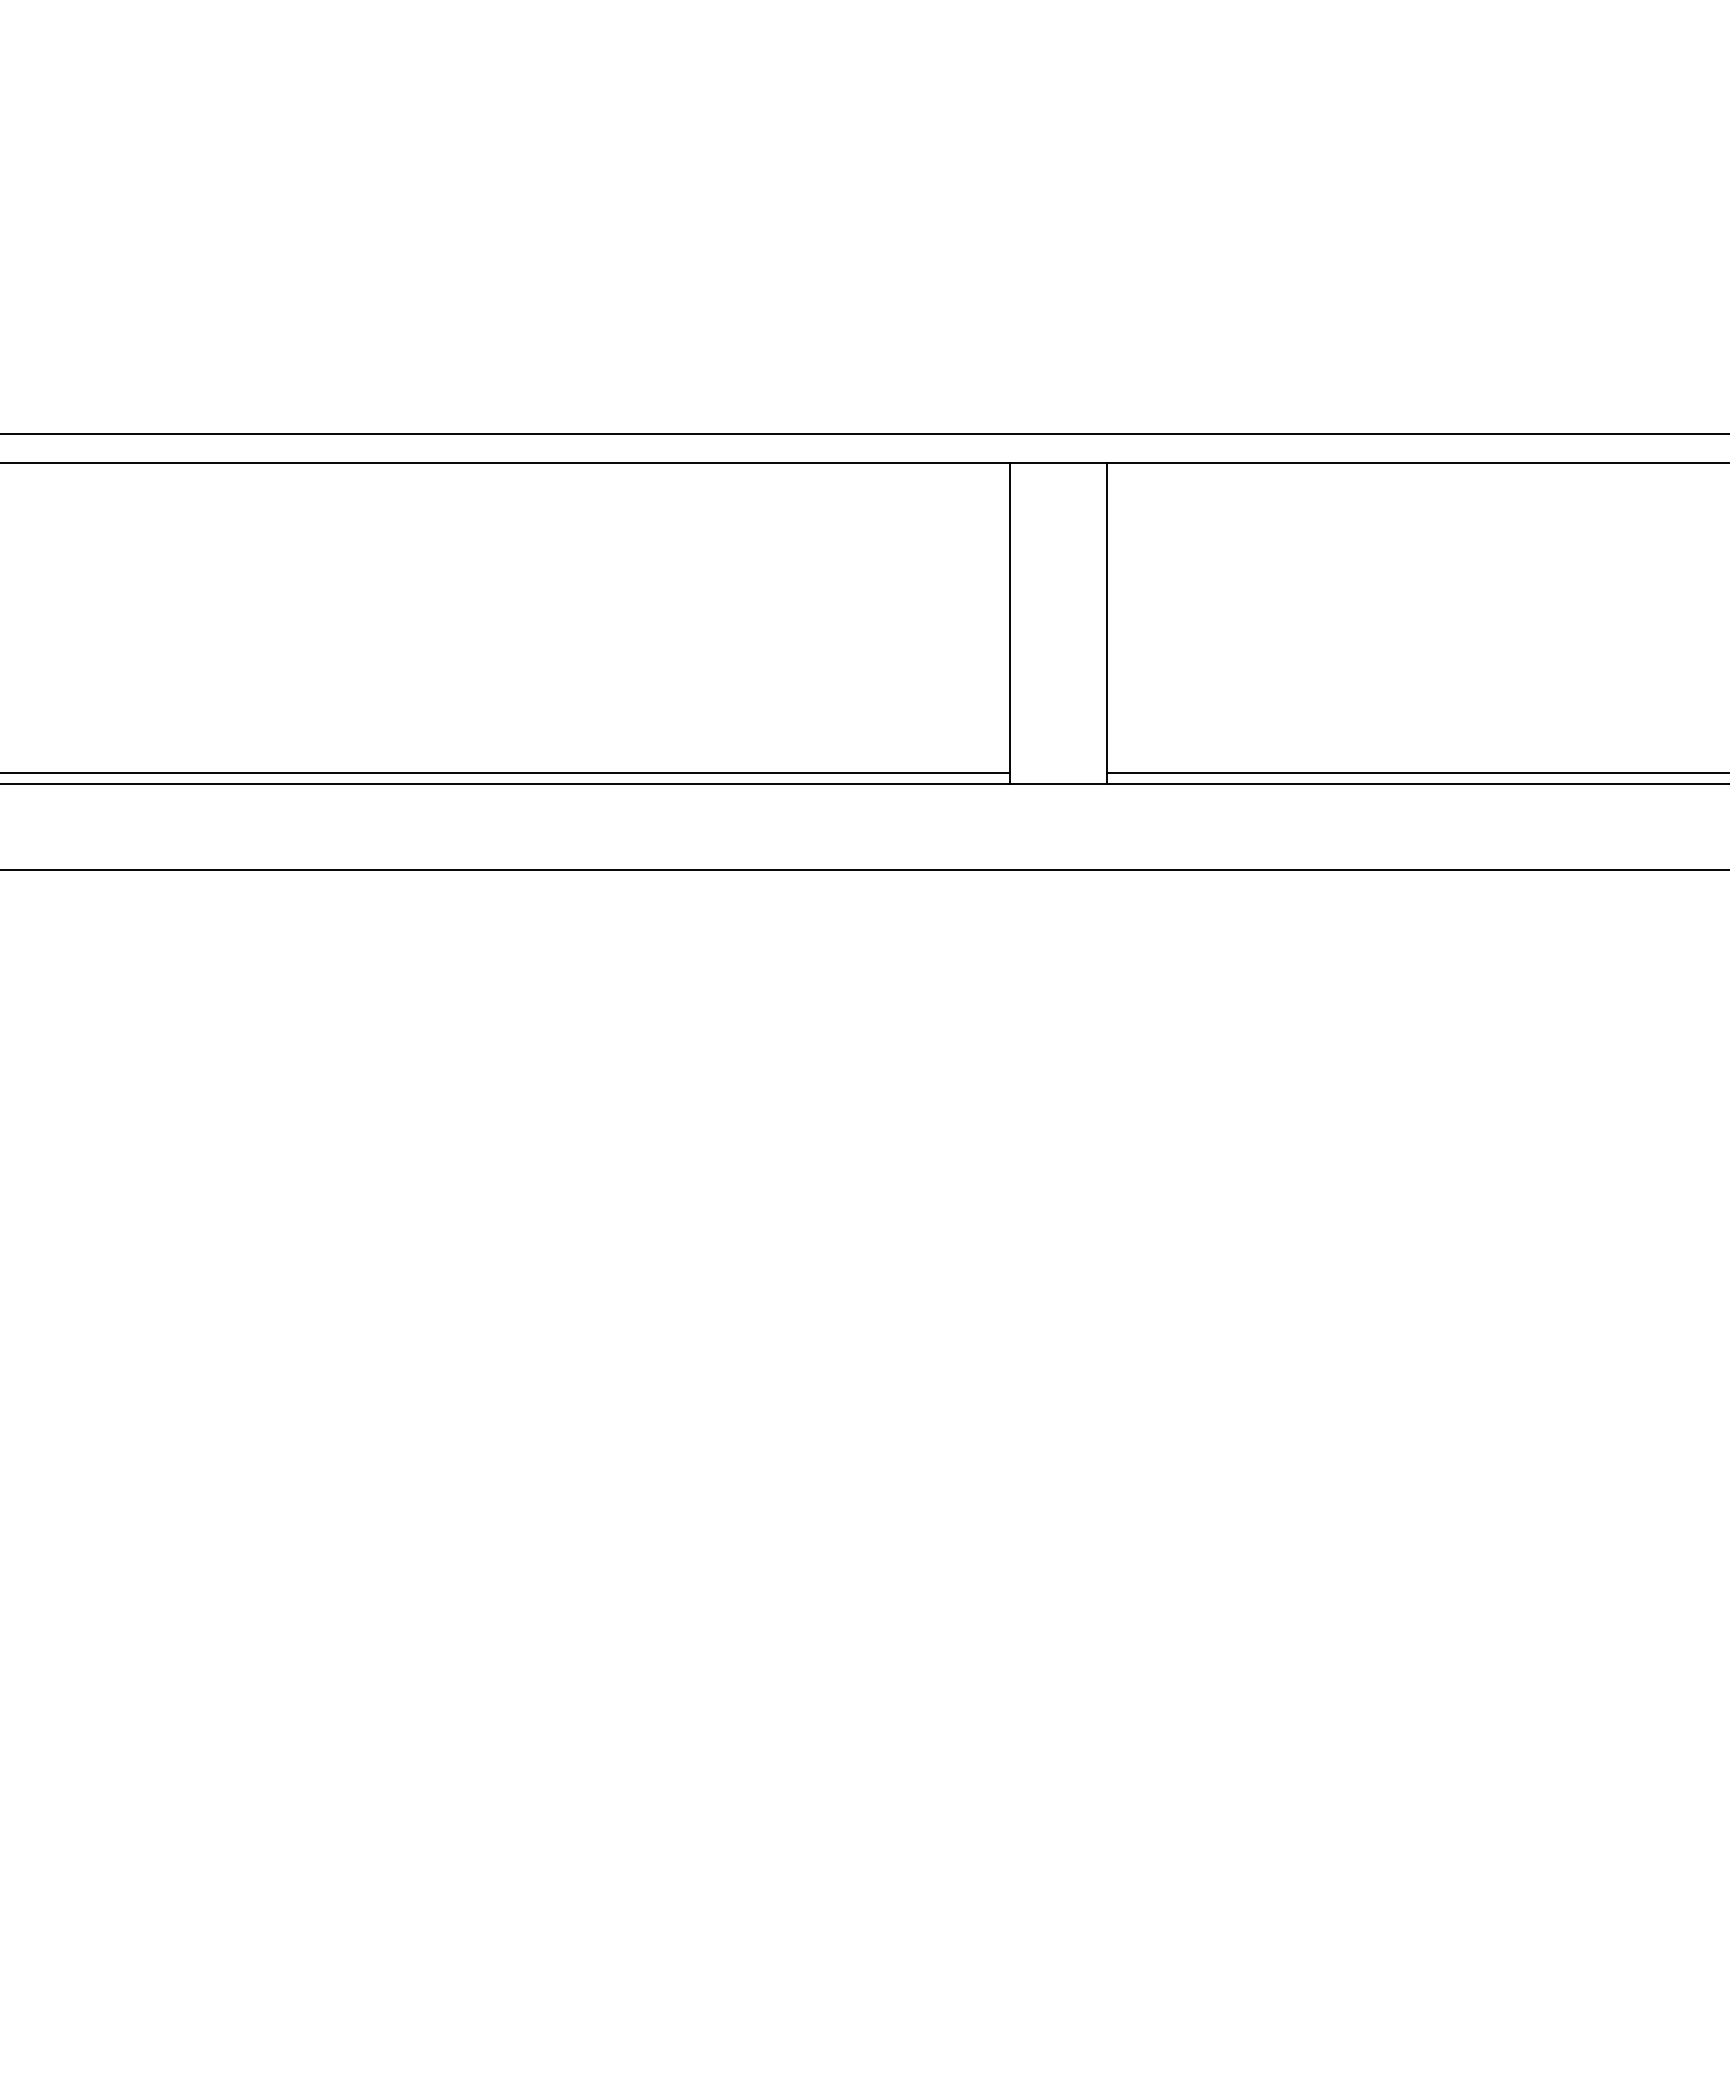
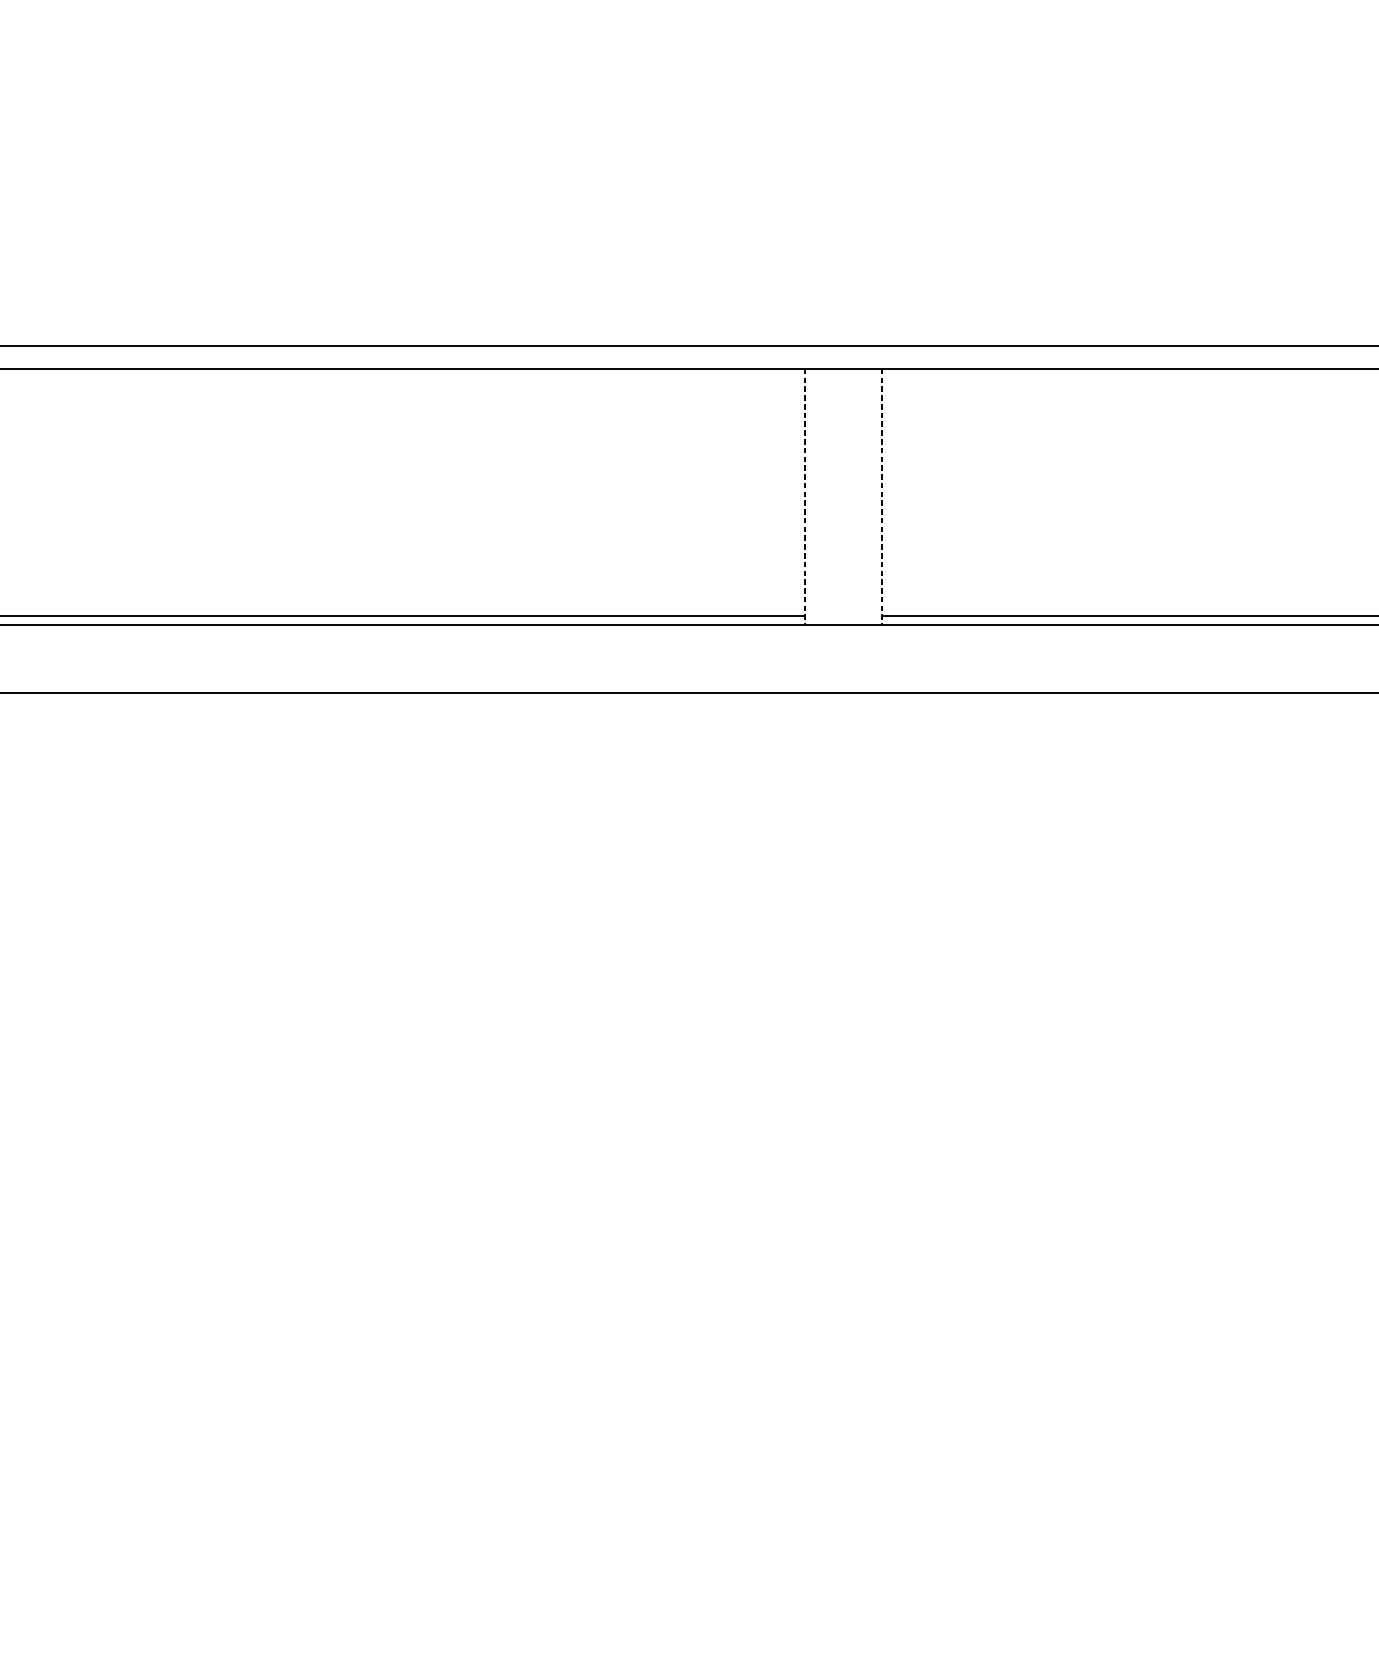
line: (1010, 623) -> (805, 496), solid -> dashed
line: (1106, 623) -> (881, 496), solid -> dashed

